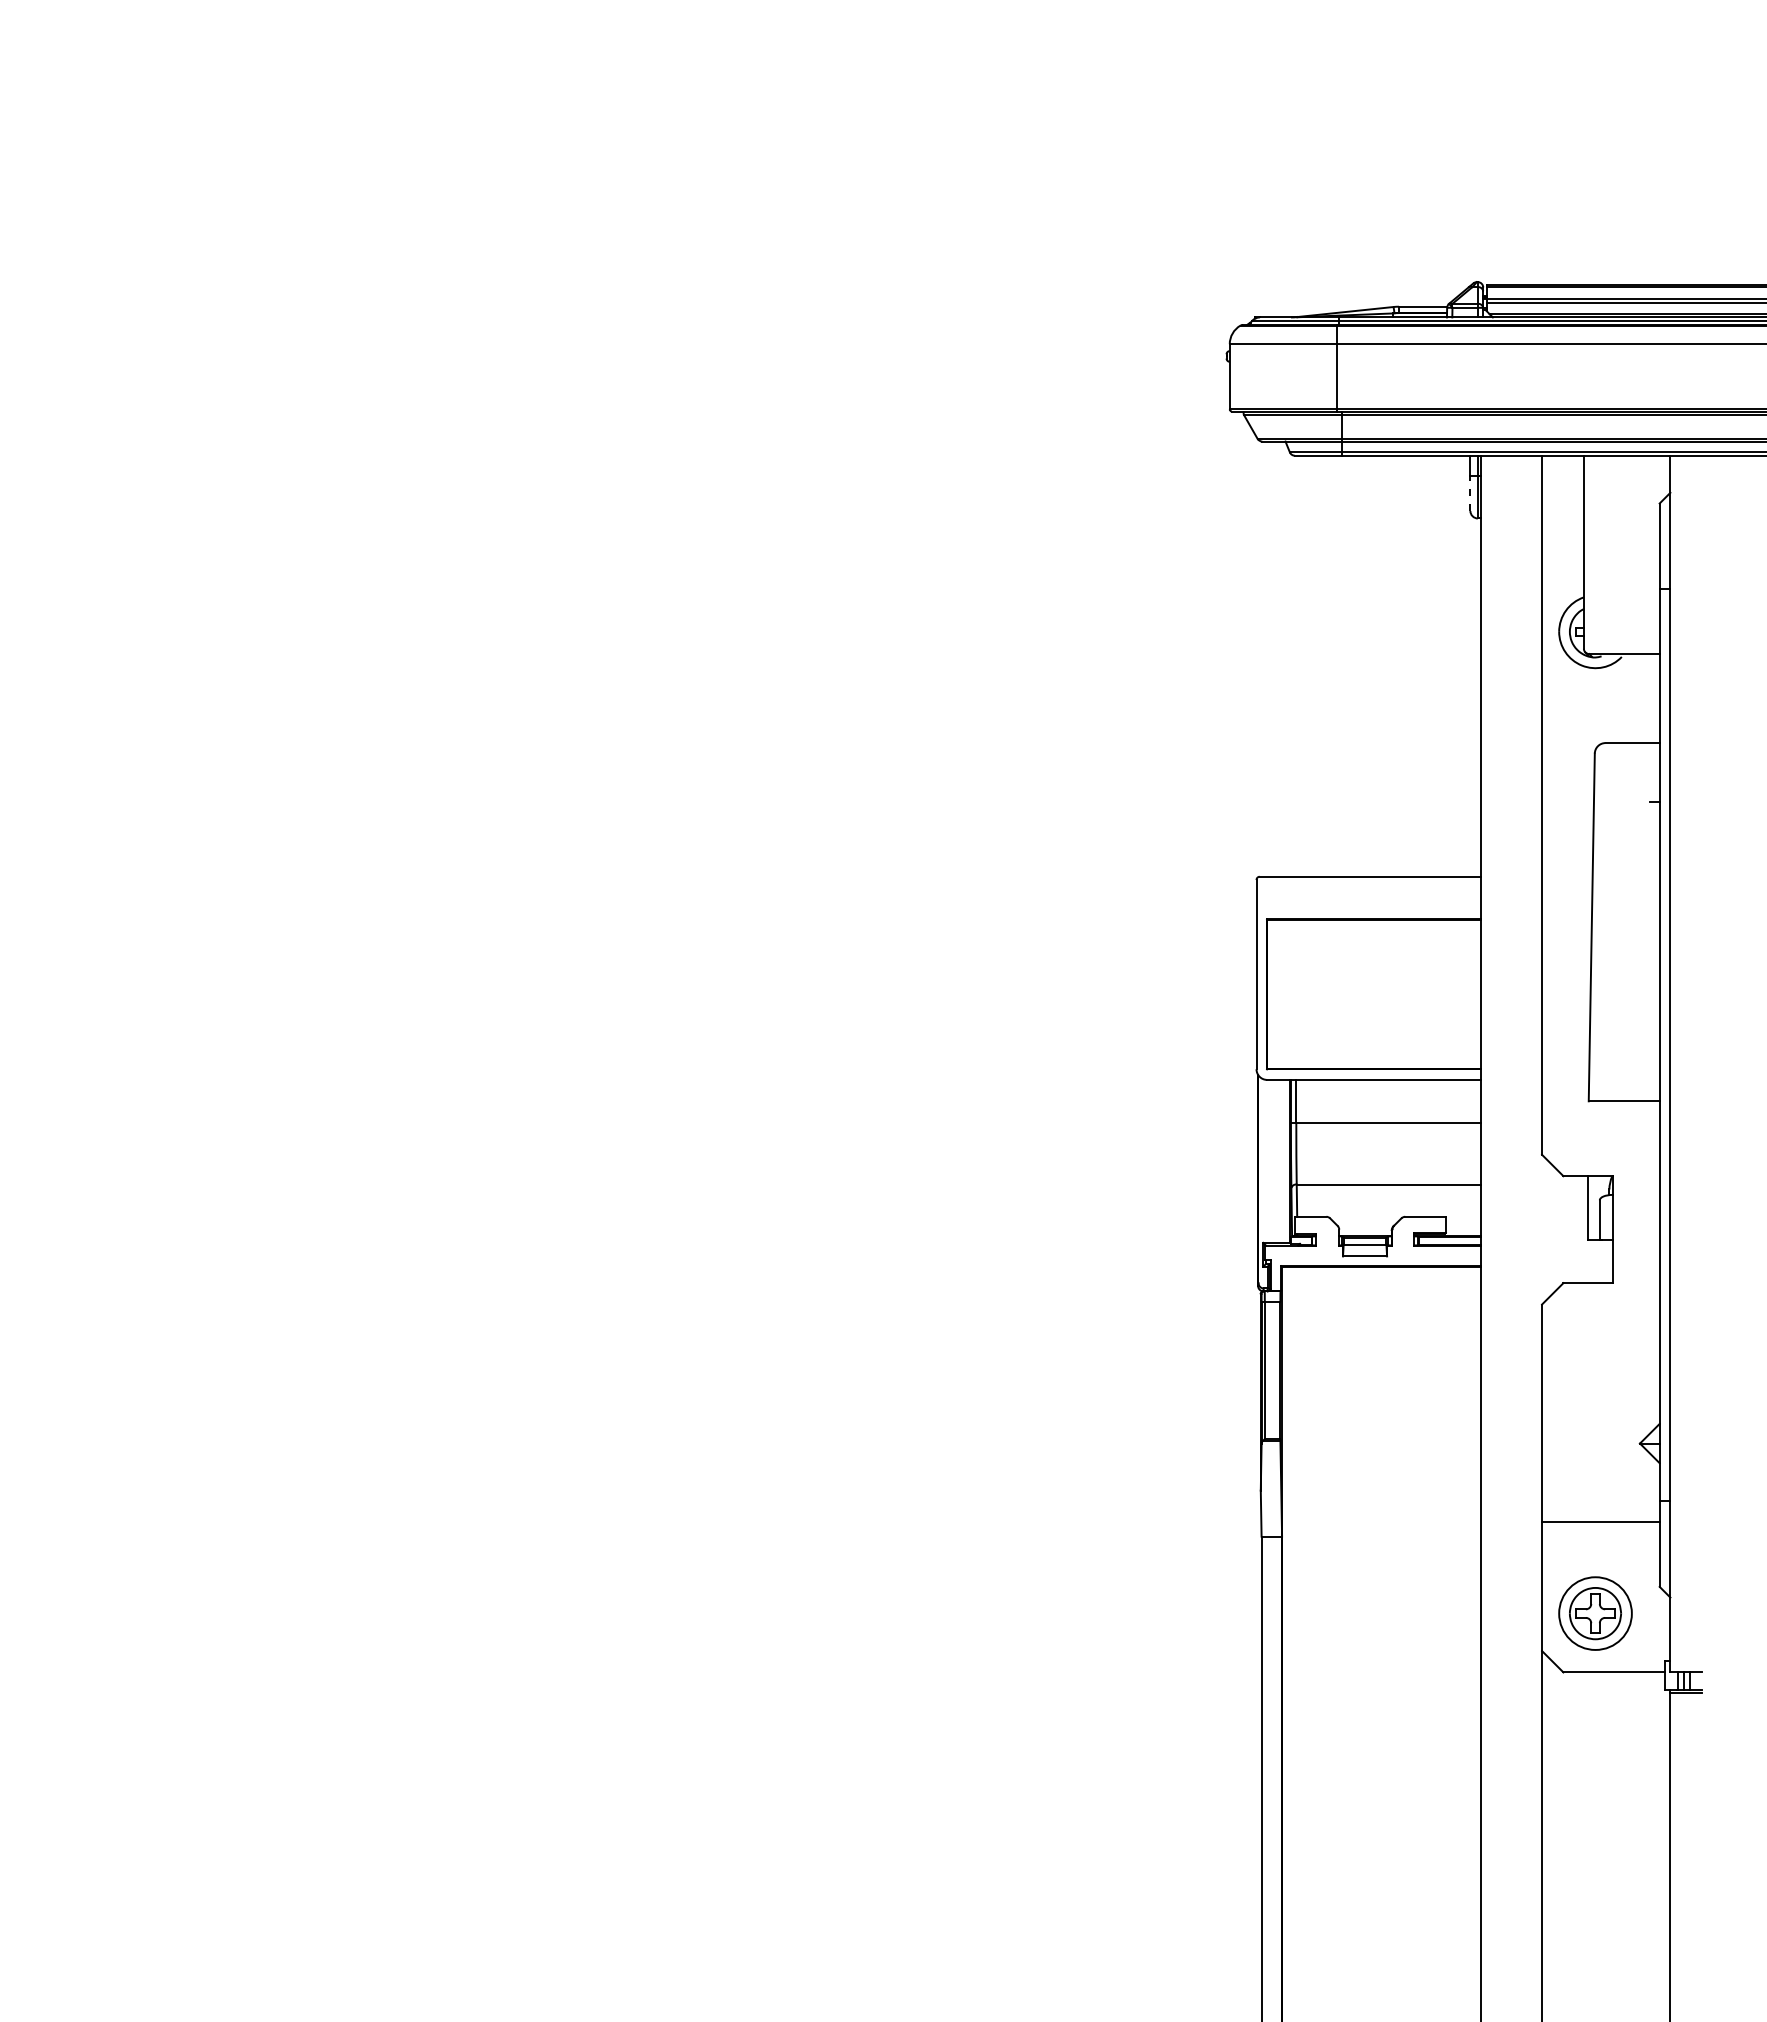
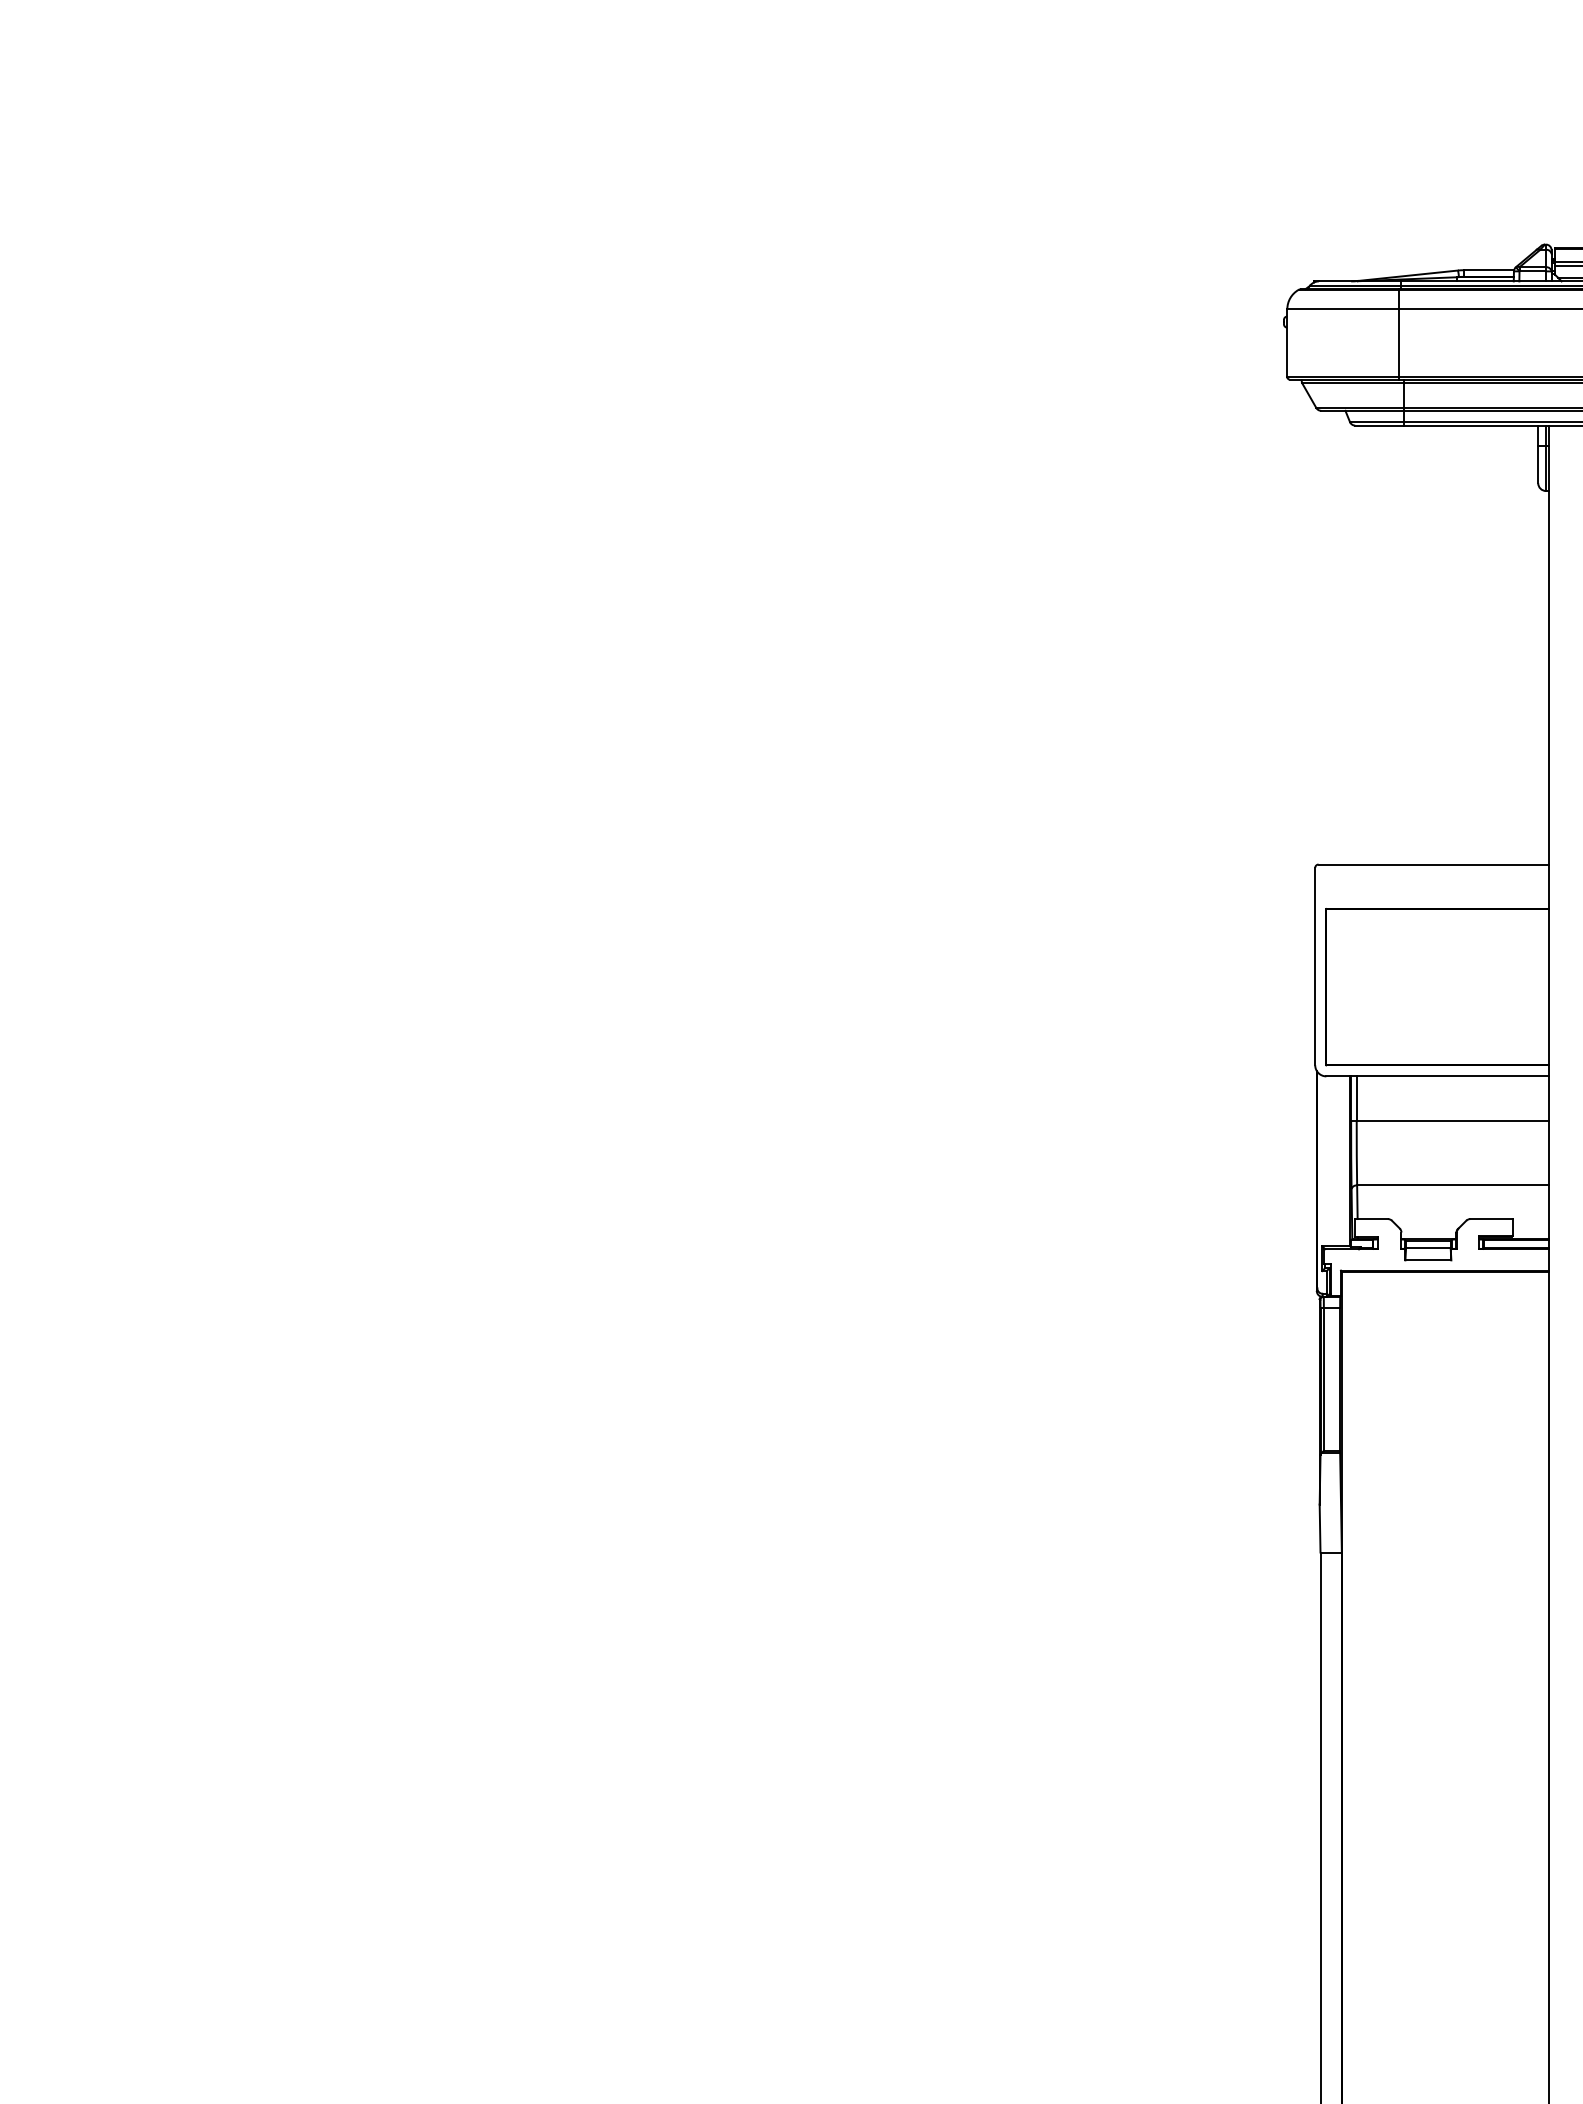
line: (1470, 493) -> (1538, 464), dashed -> solid

